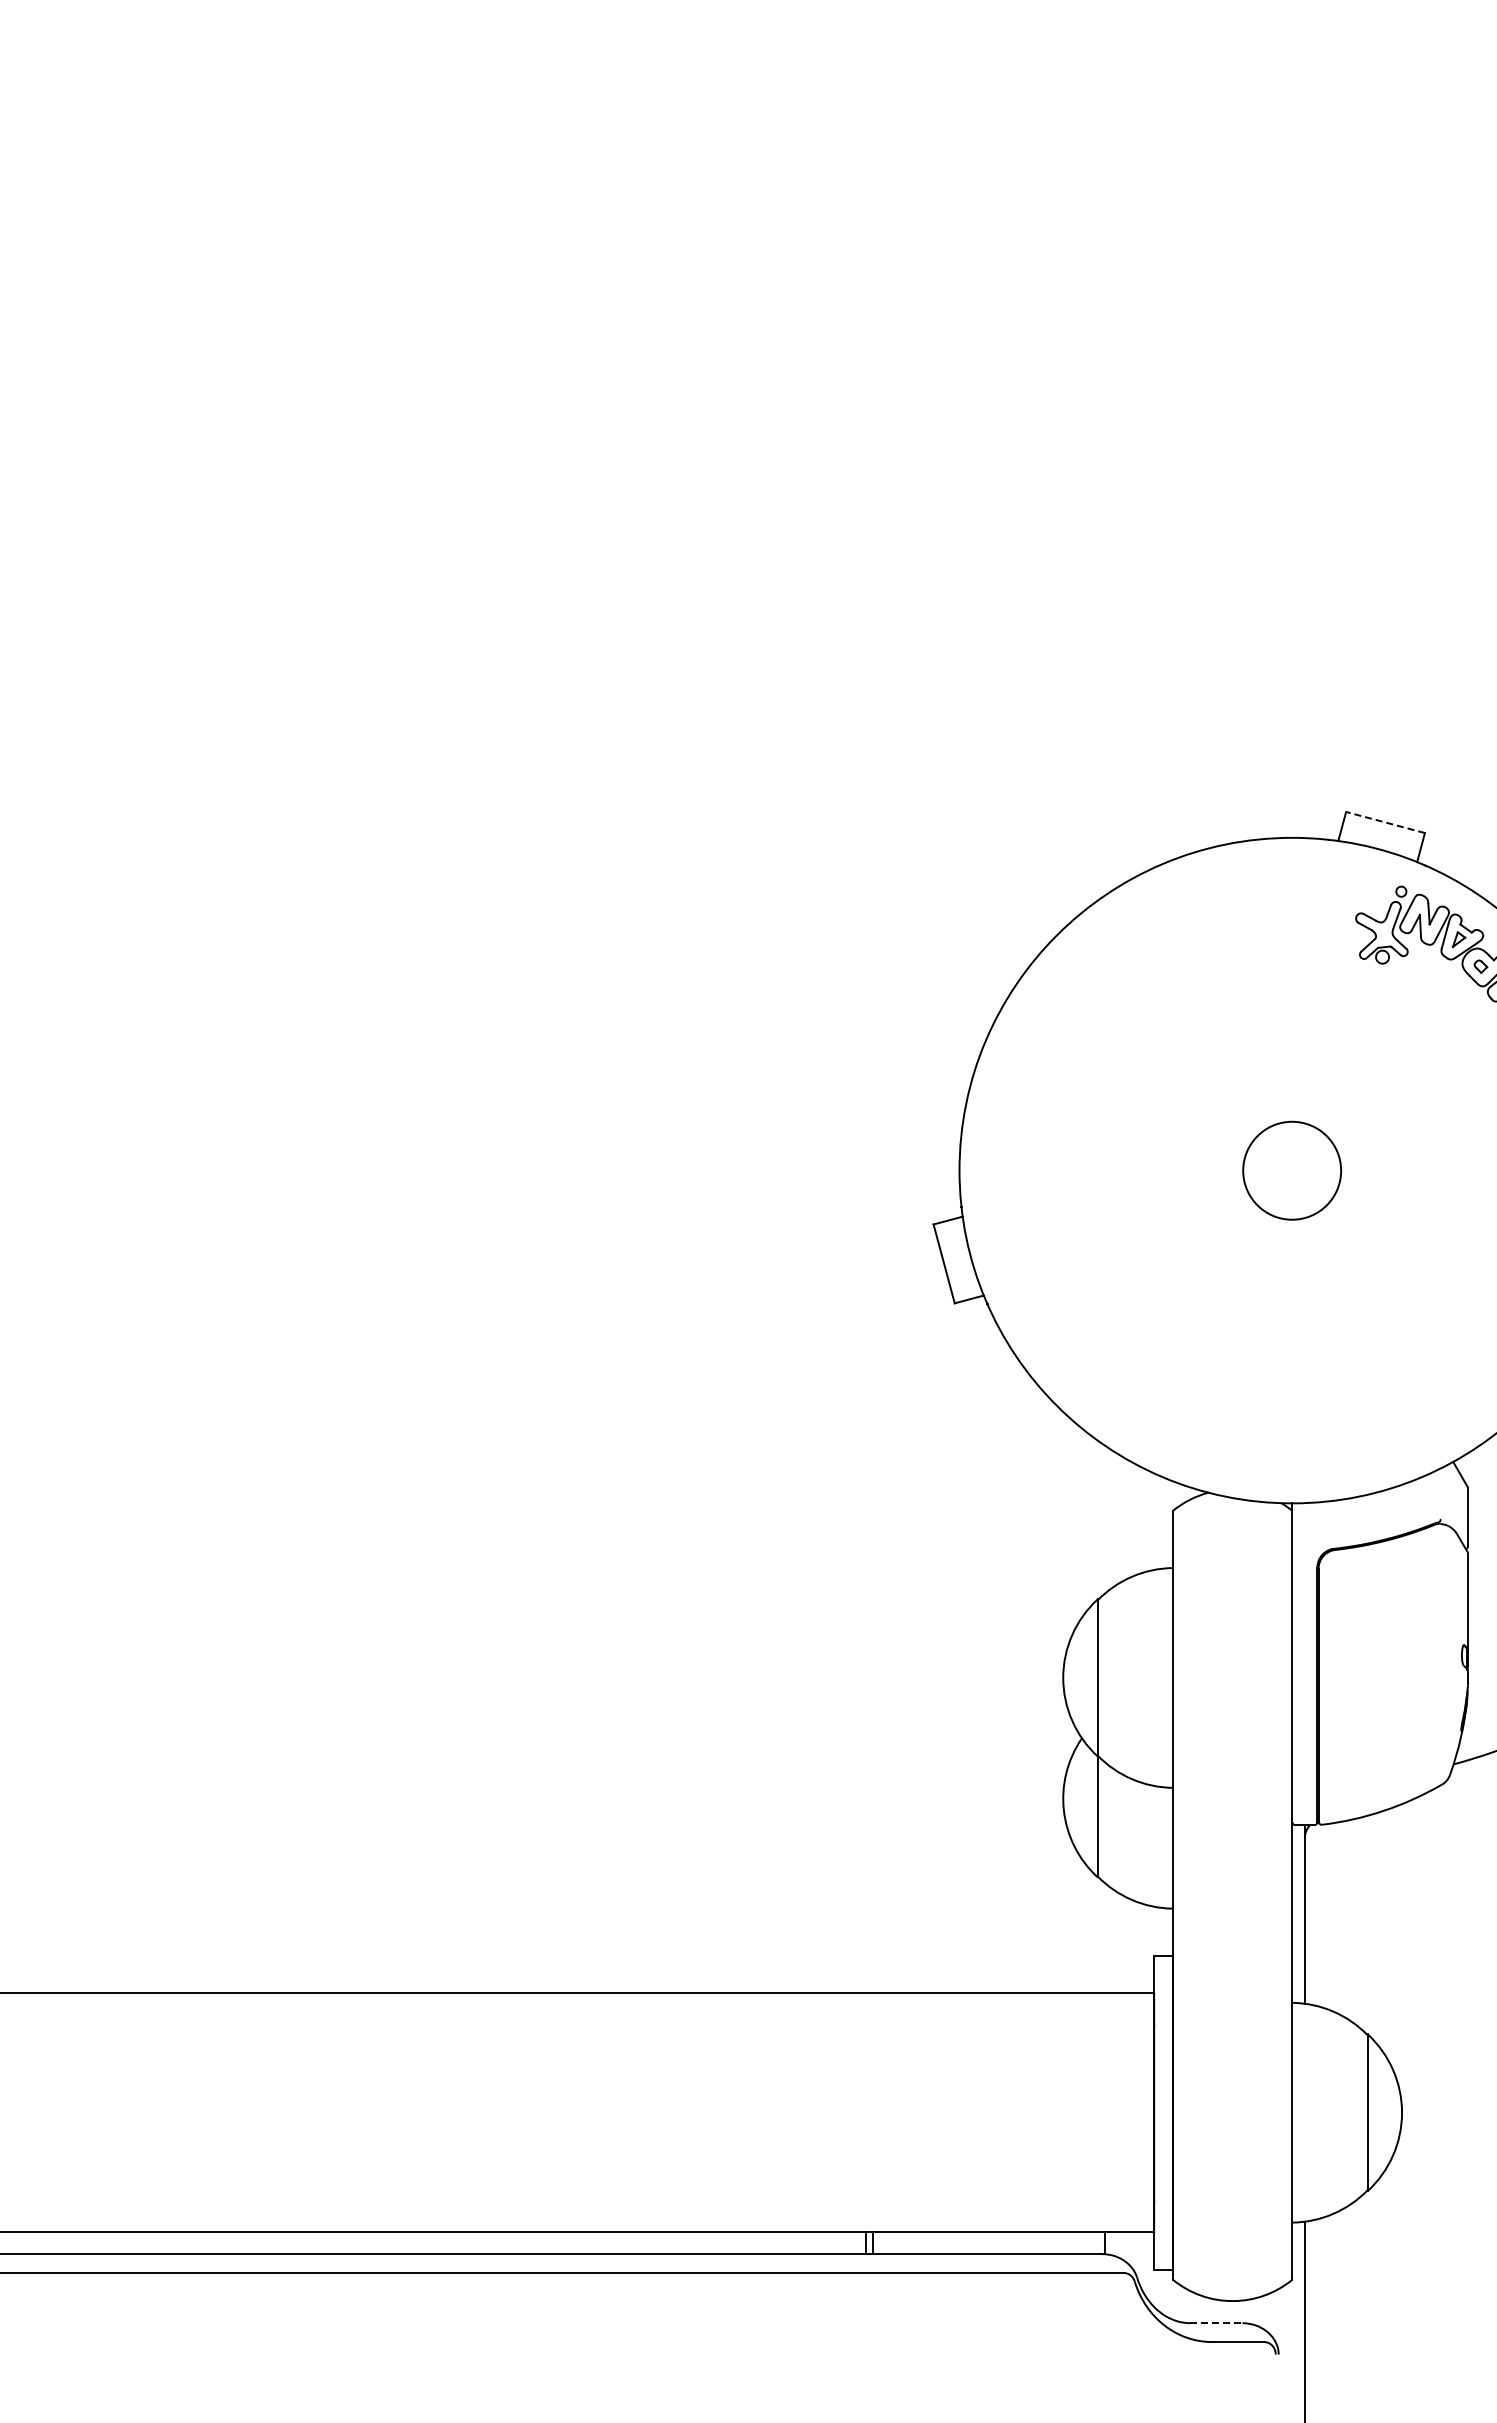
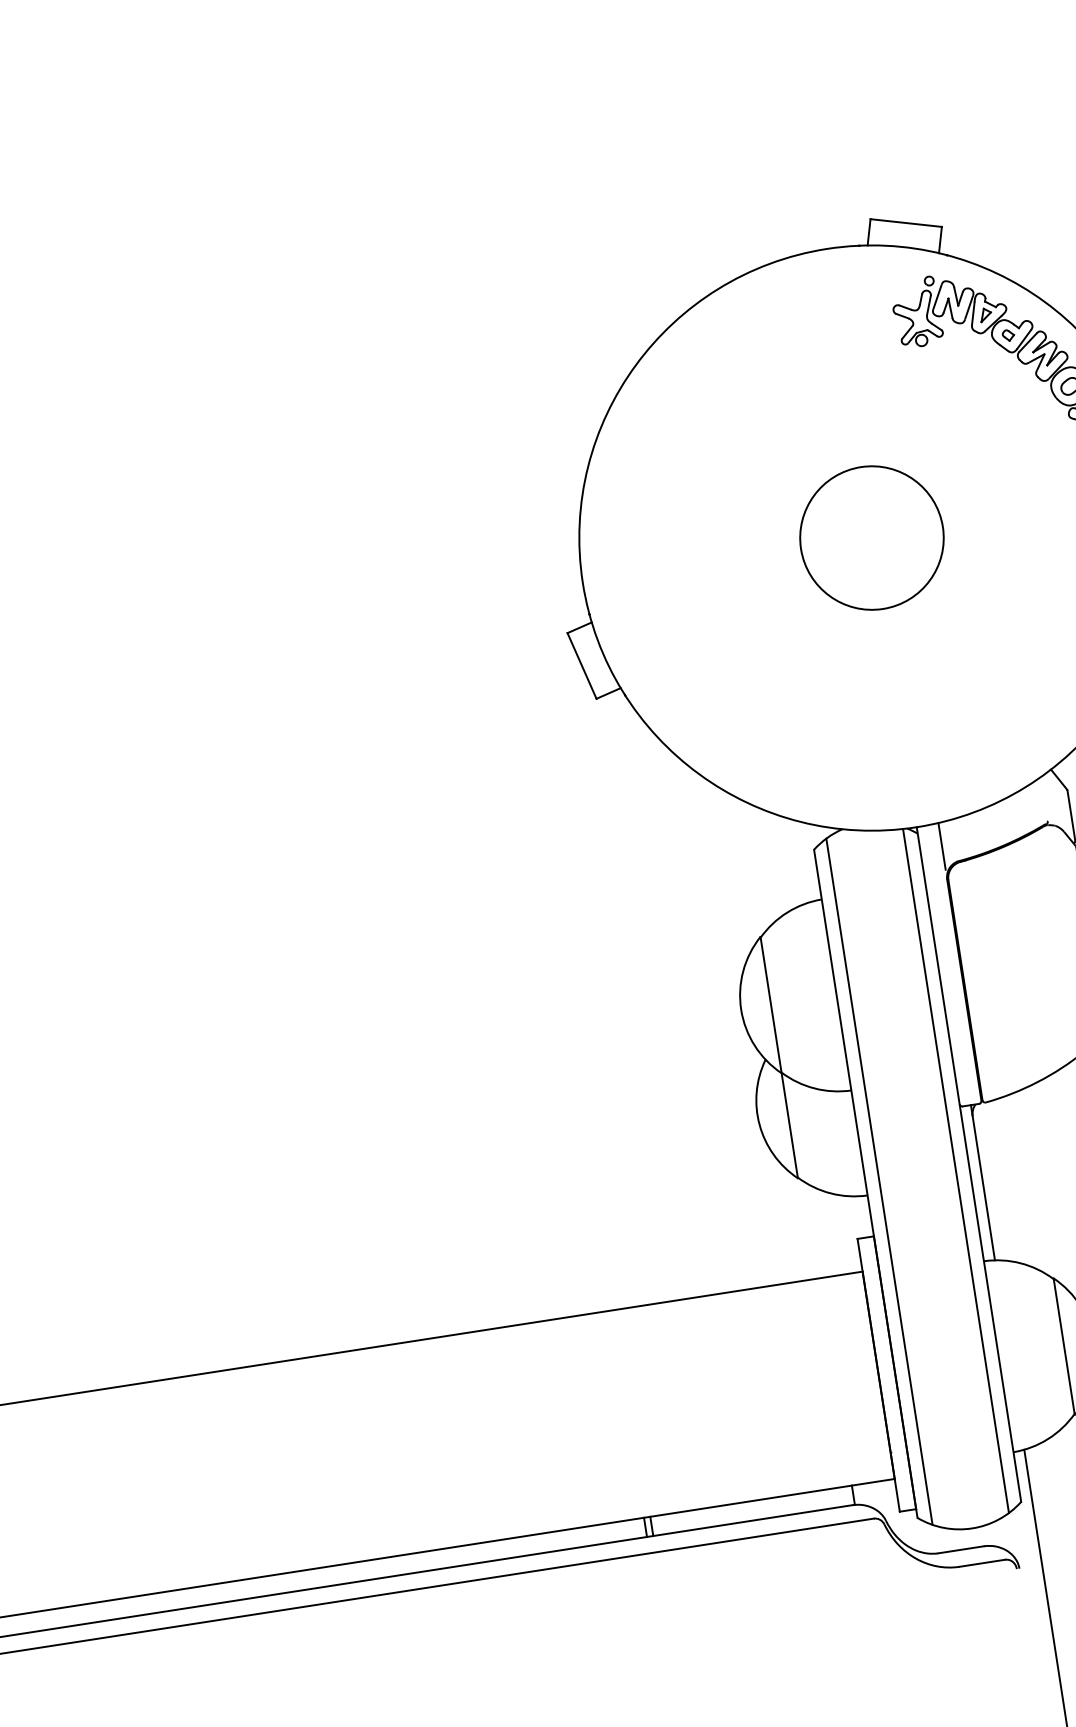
line: (1385, 822) -> (906, 223), dashed -> solid
circle: (1291, 1170) -> (871, 538), size x1.67
line: (1317, 1529) -> (942, 846), added
line: (1188, 1895) -> (879, 1181), added
line: (1276, 1896) -> (955, 1170), added
line: (1216, 2323) -> (961, 1550), dashed -> solid

